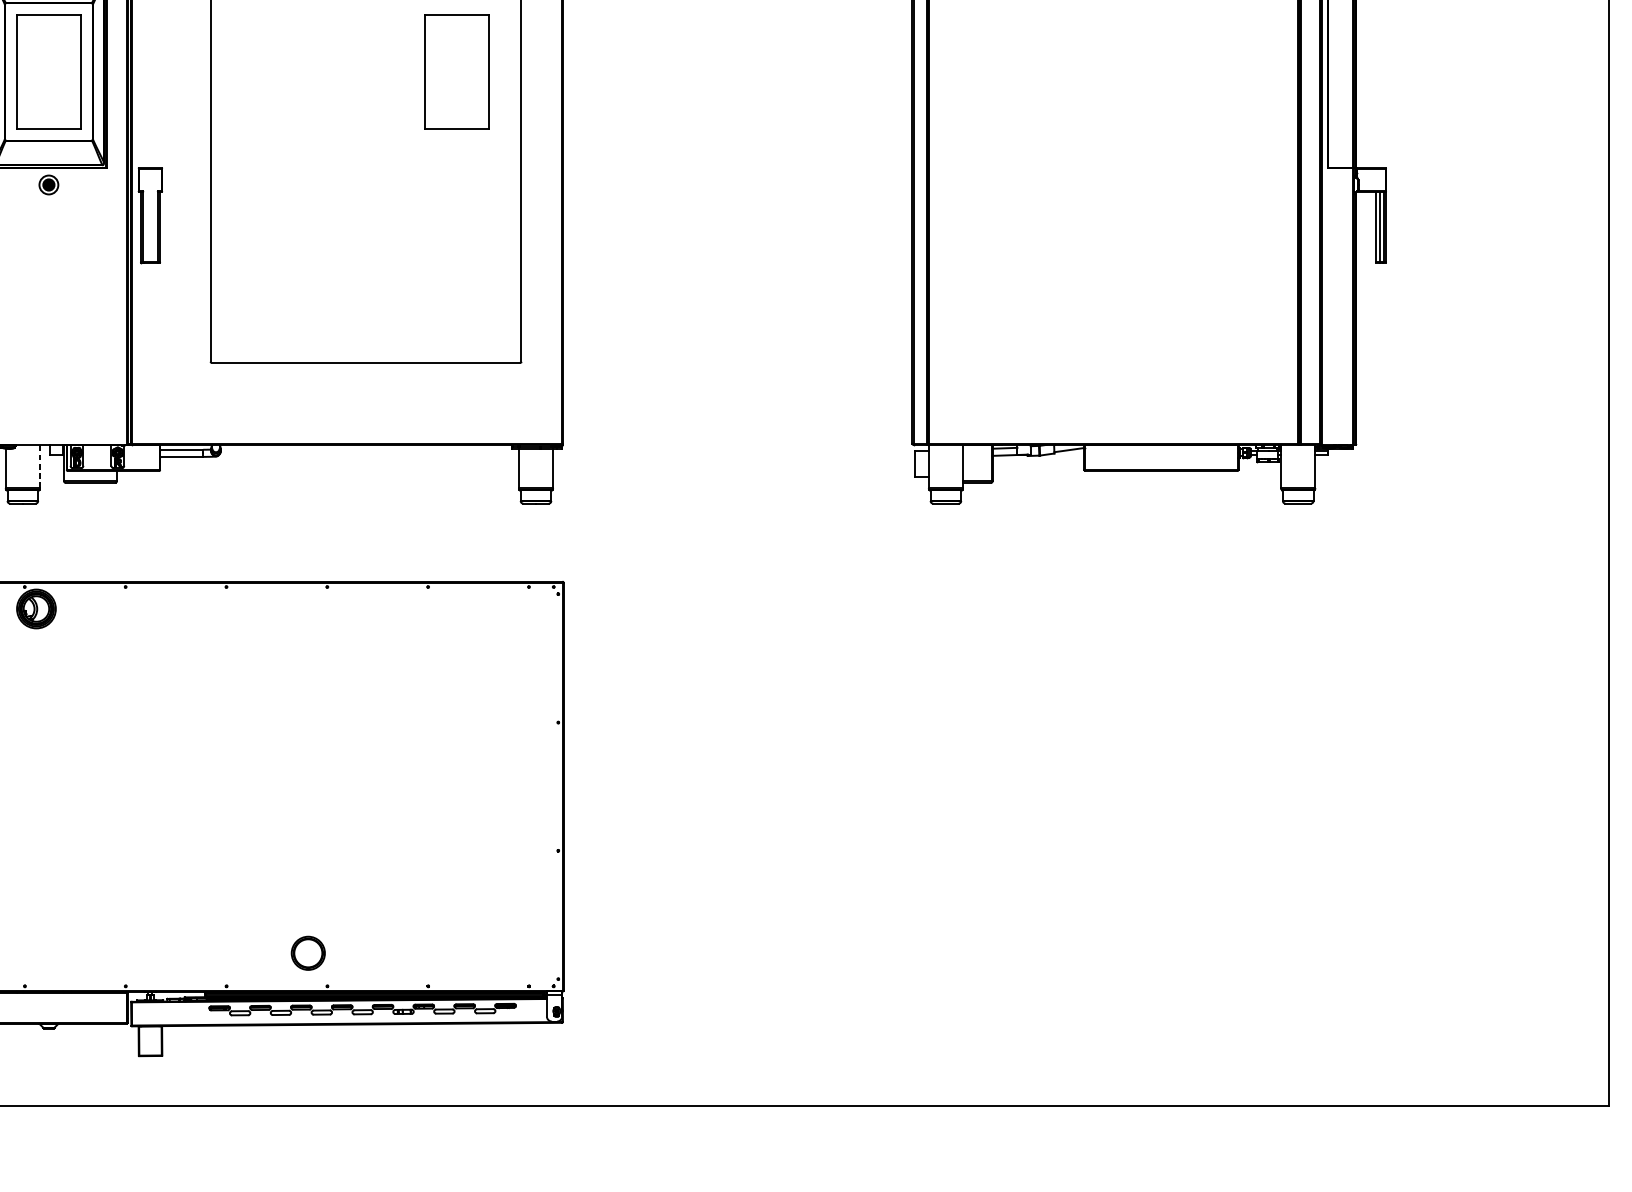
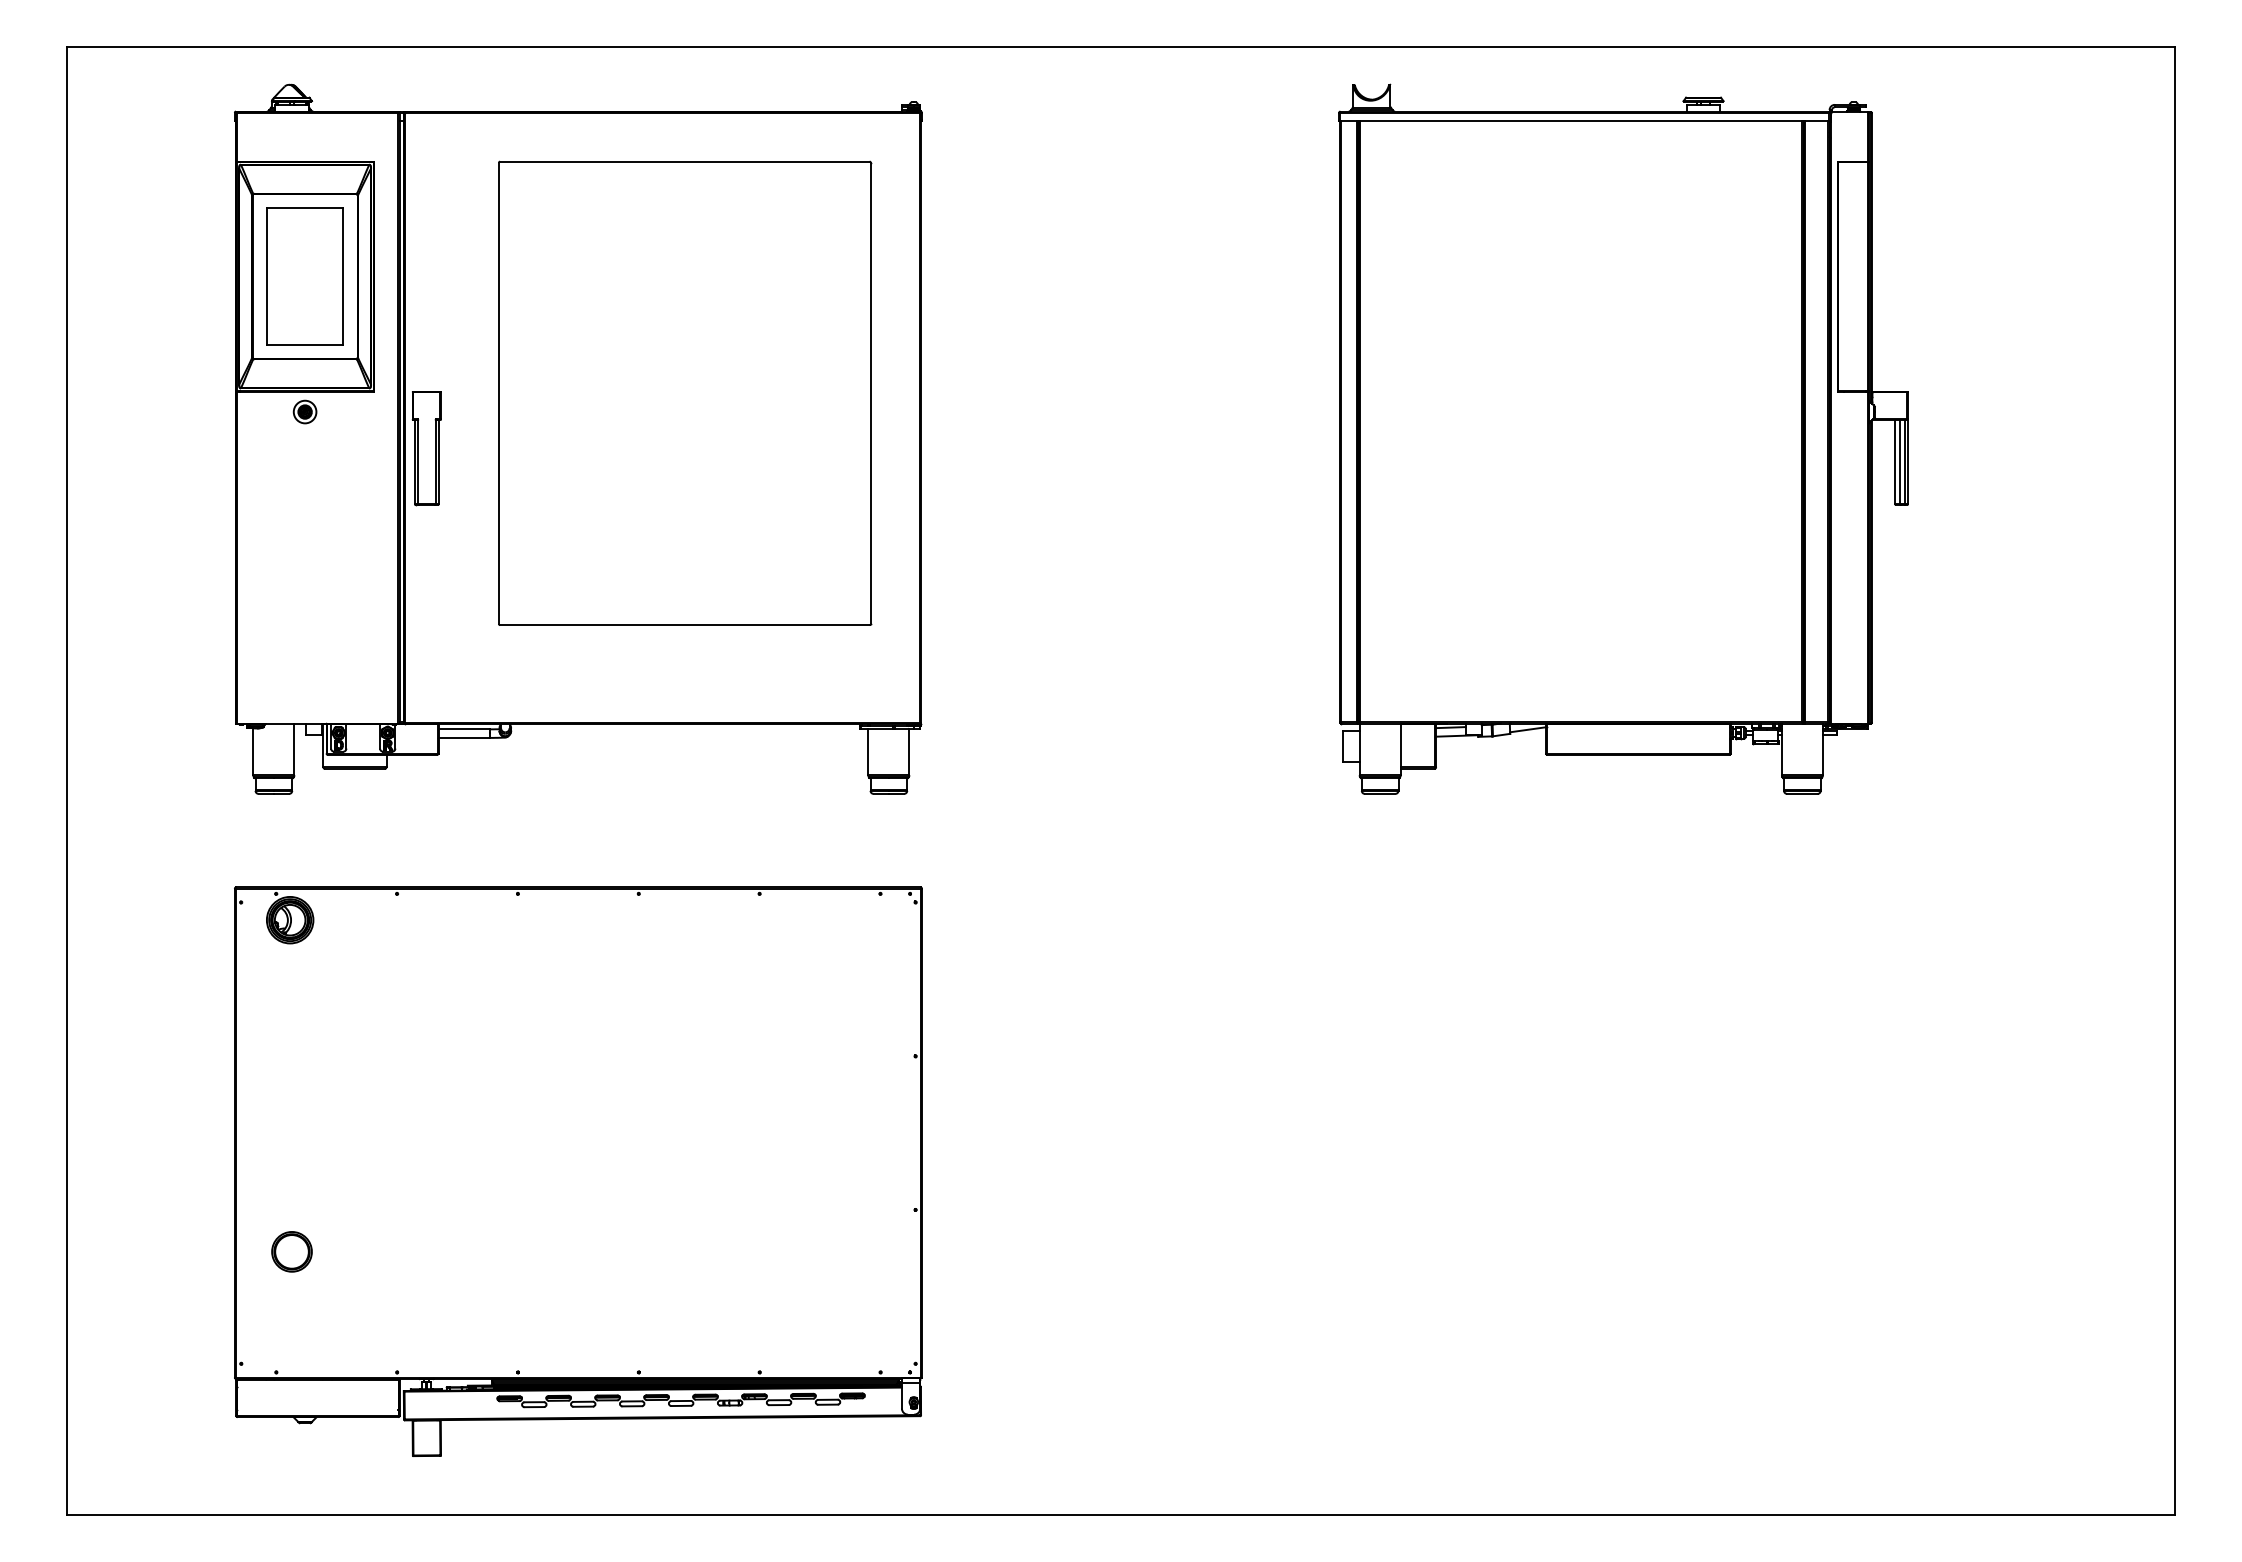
part: (456, 71) -> (793, 276), removed
line: (40, 466) -> (294, 749), dashed -> solid
part: (307, 953) -> (291, 1251), moved

